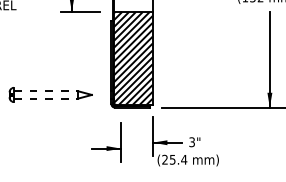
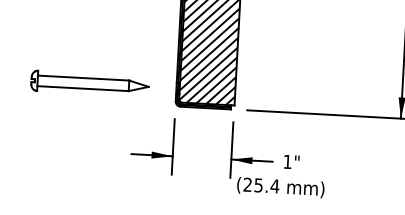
line: (46, 91) -> (84, 78), dashed -> solid
line: (46, 98) -> (83, 88), dashed -> solid
part: (106, 142) -> (151, 146), moved
text: (191, 142) -> (286, 162), 3" -> 1"

